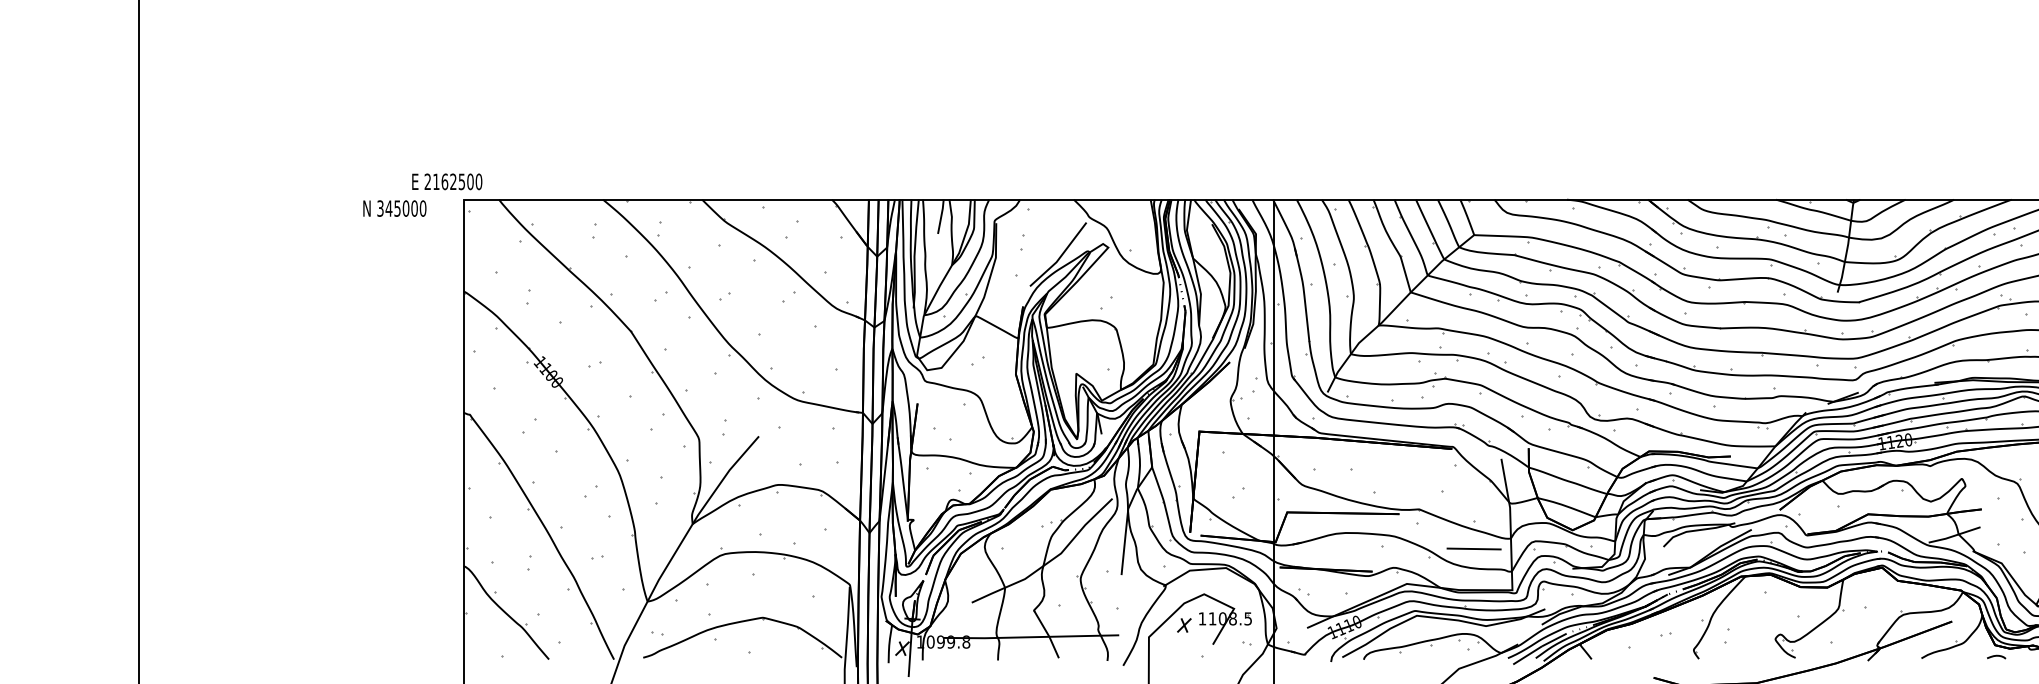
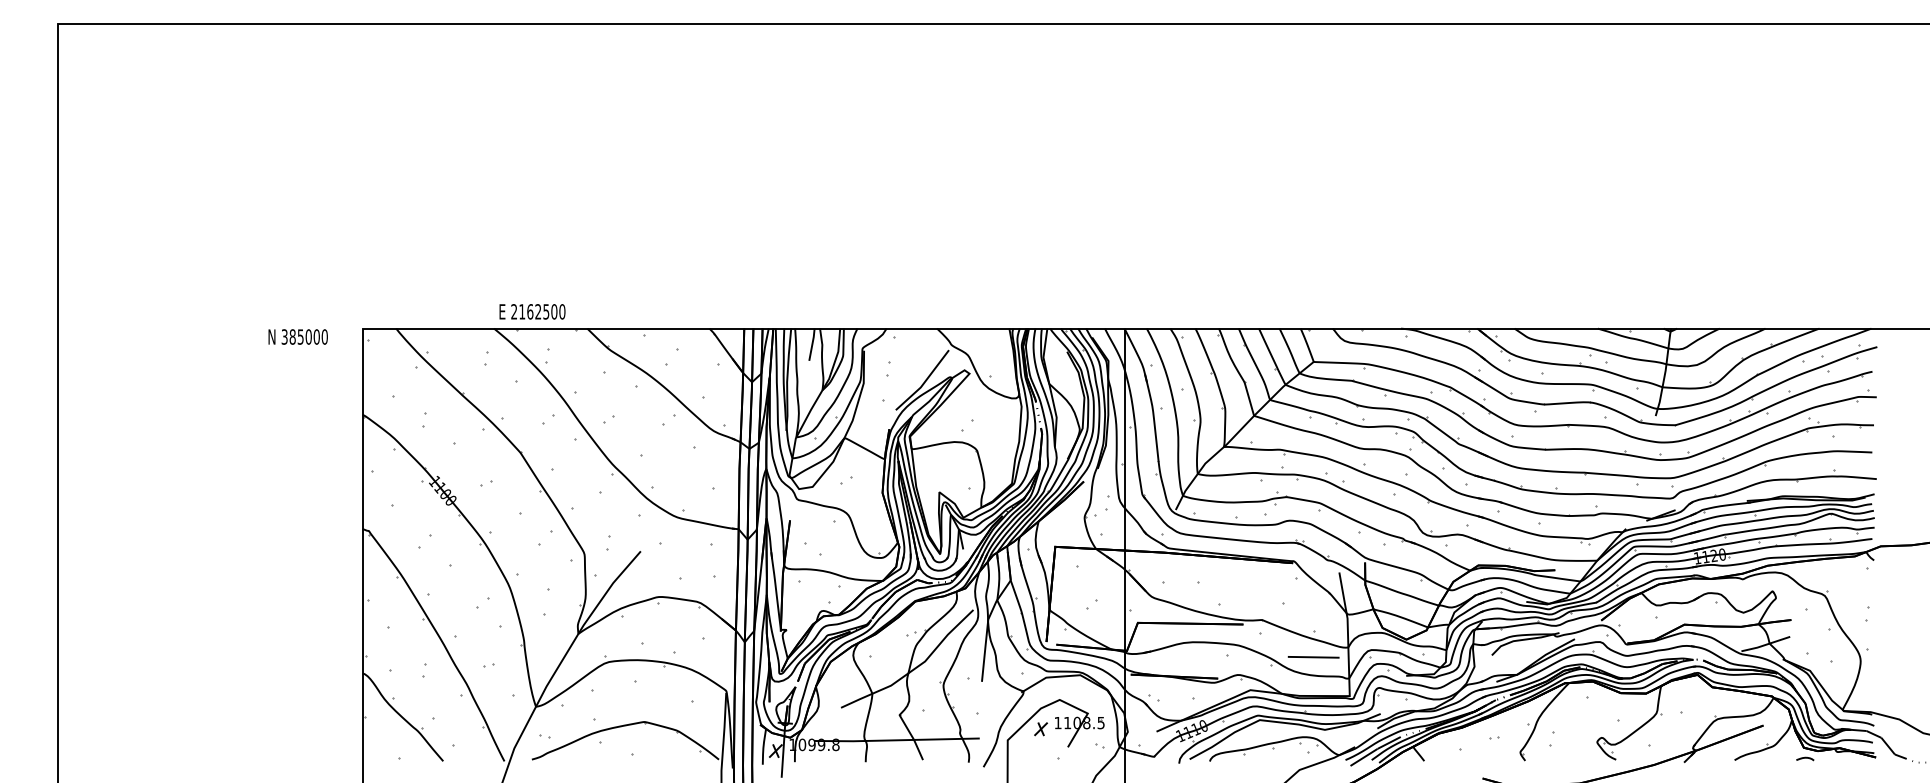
text: (447, 181) -> (532, 311), moved
text: (388, 208) -> (292, 336), 345000 -> 385000

